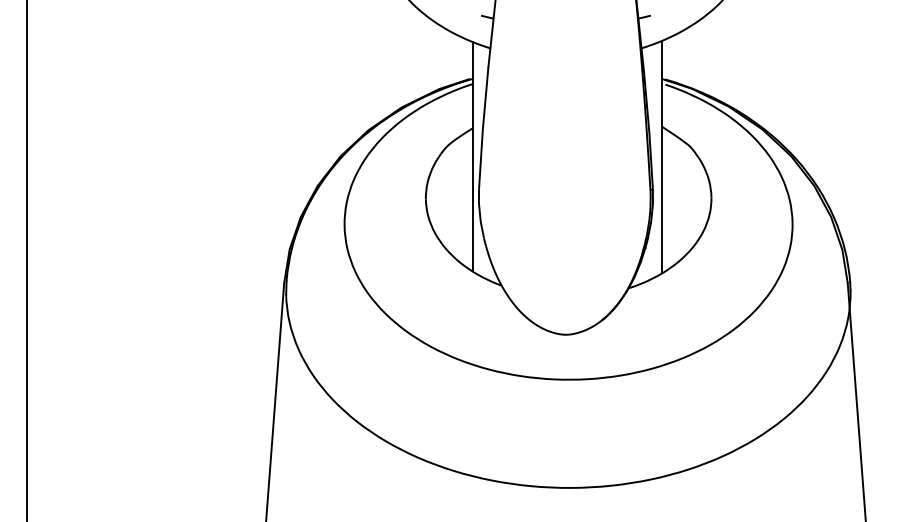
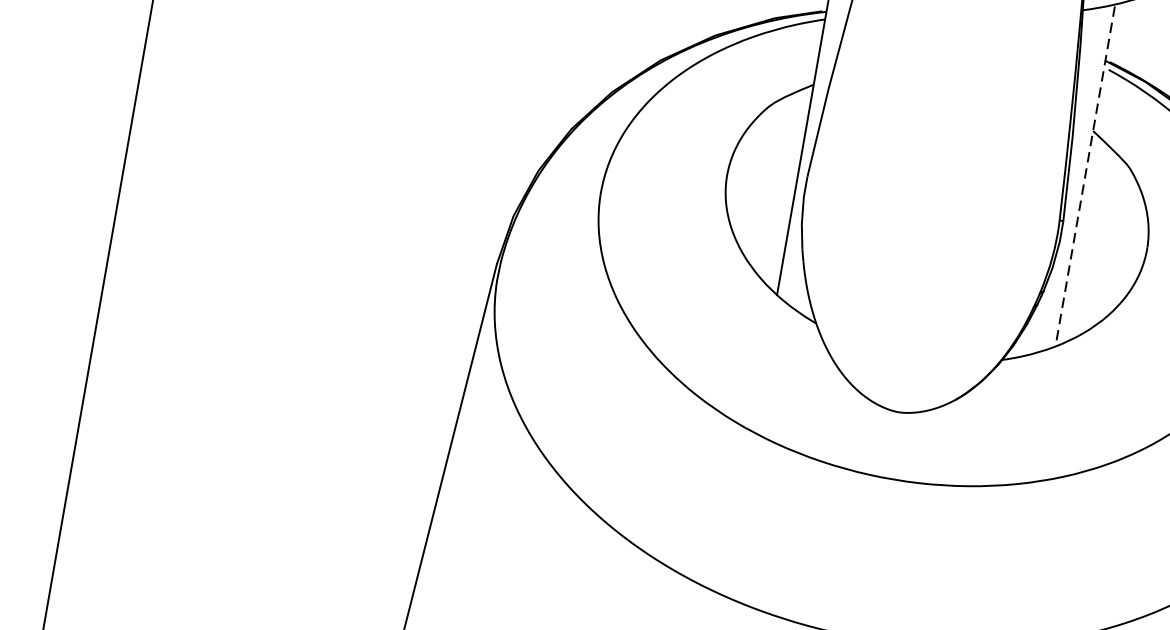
line: (662, 156) -> (1085, 174), solid -> dashed

